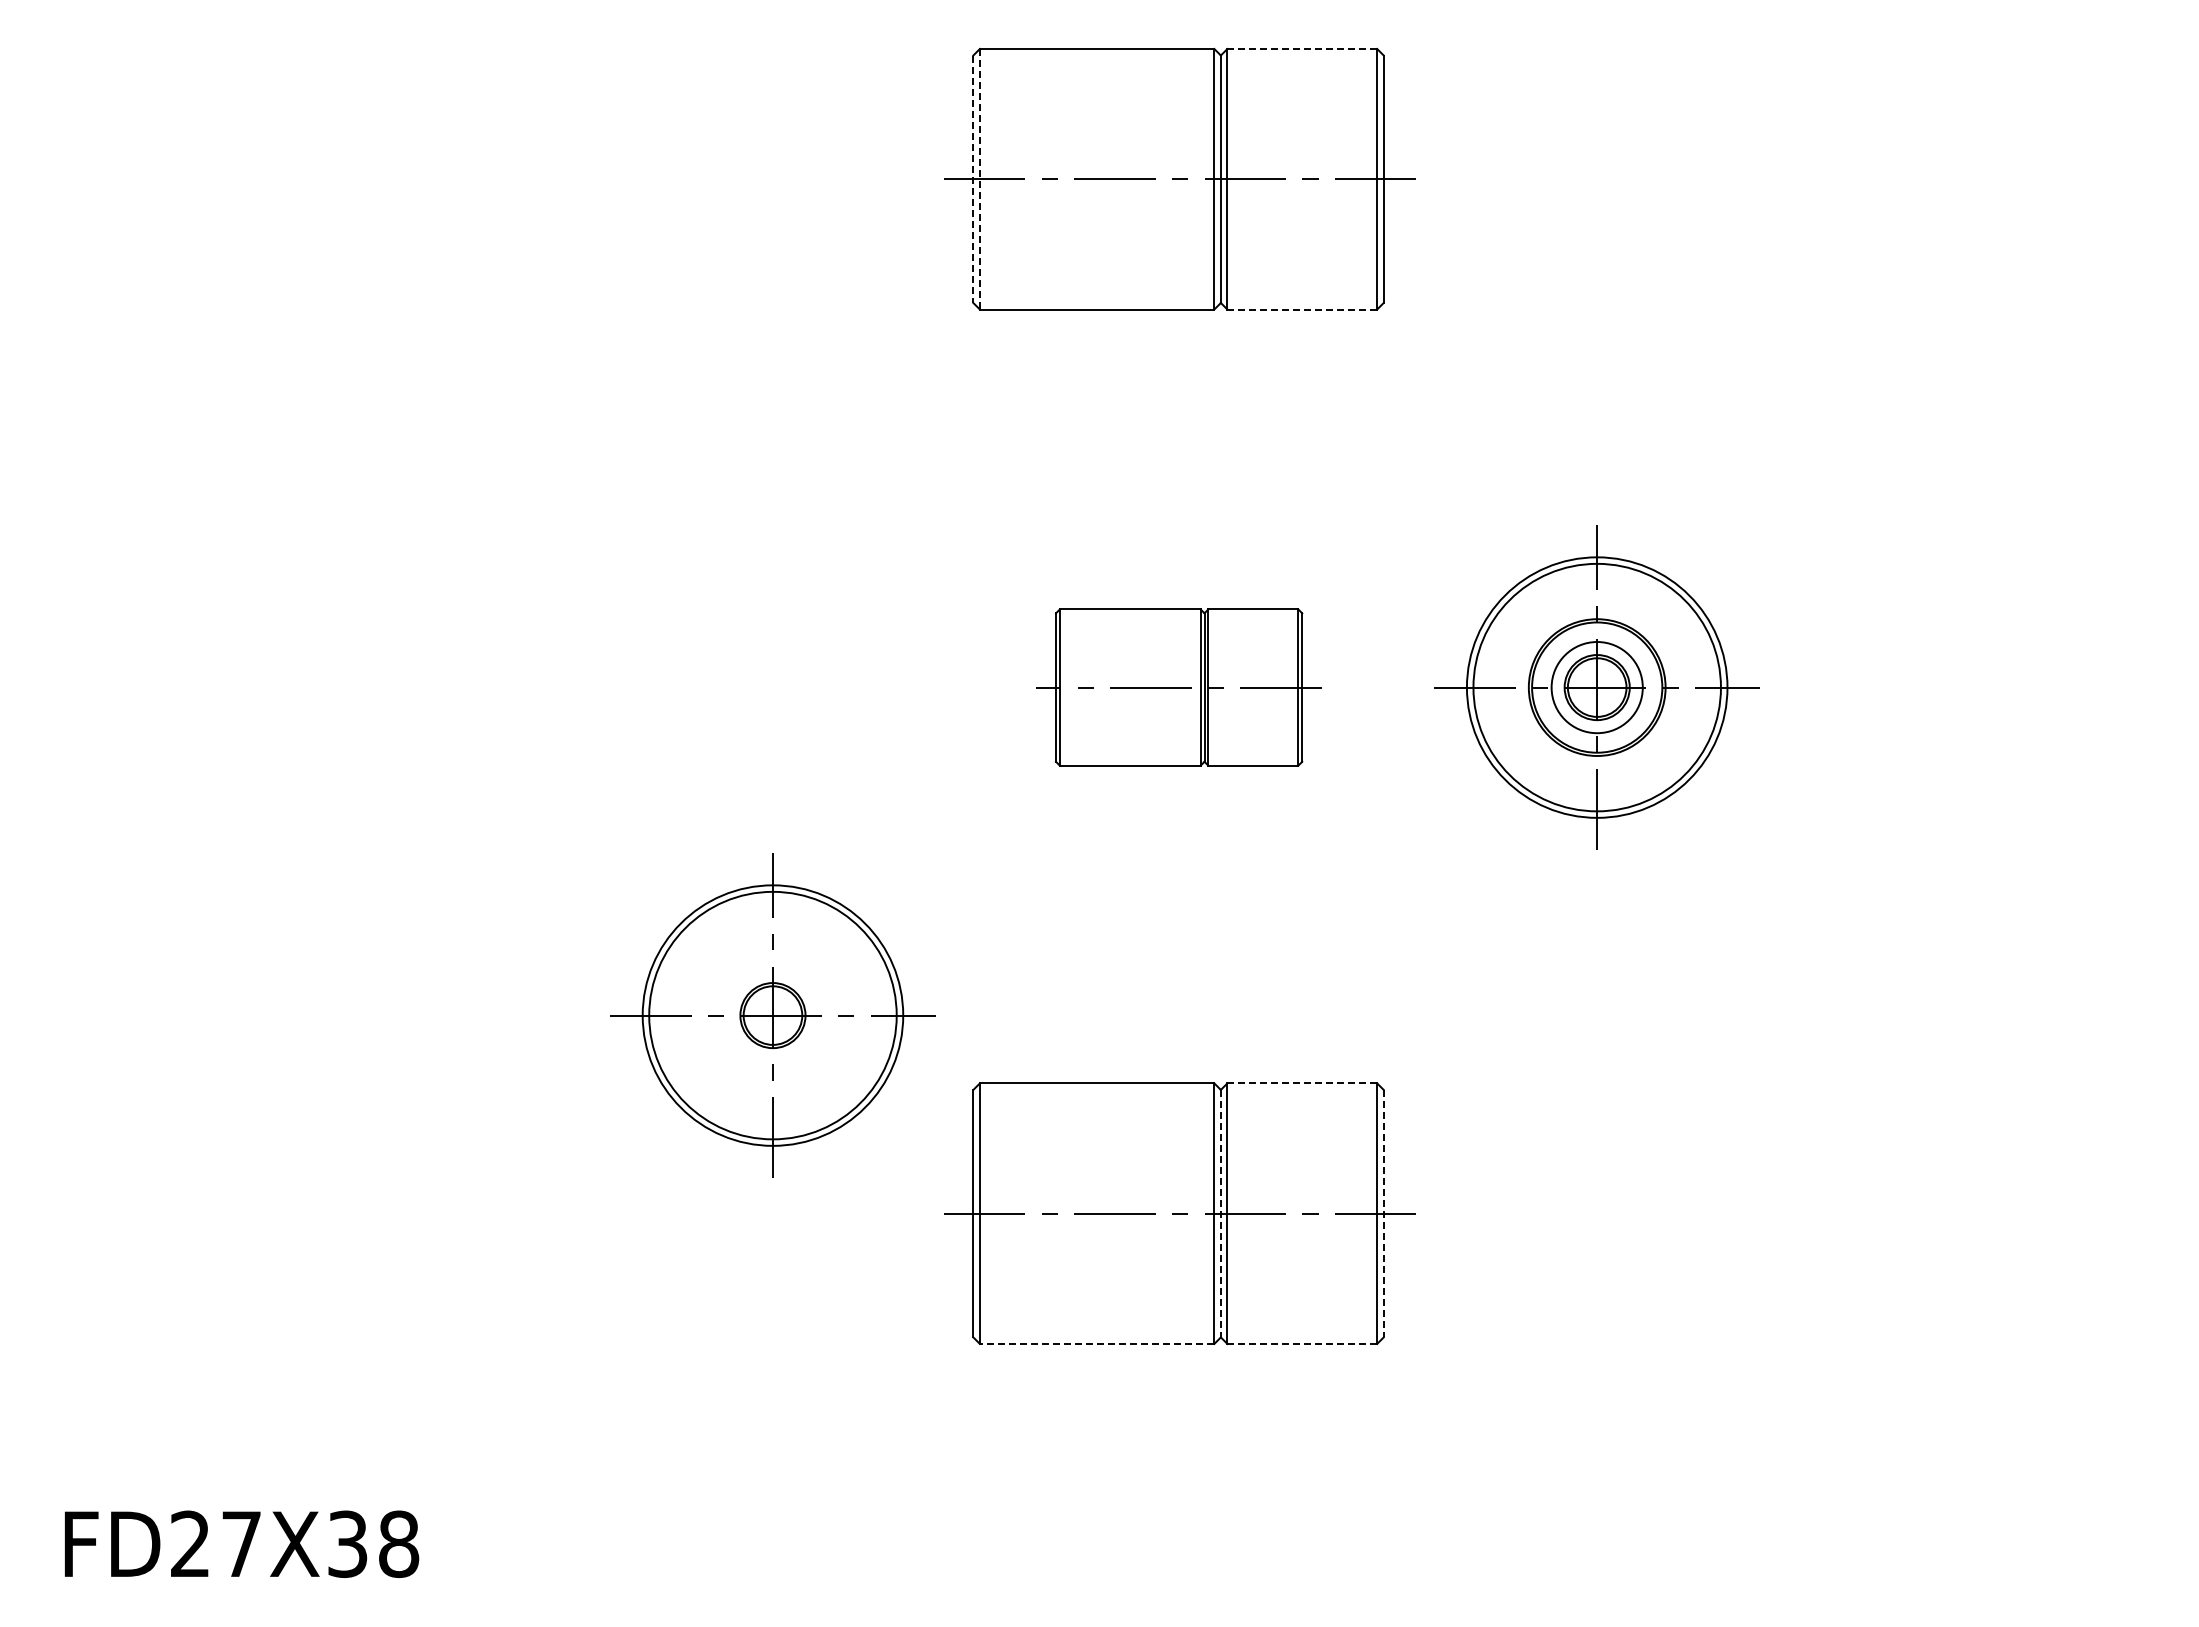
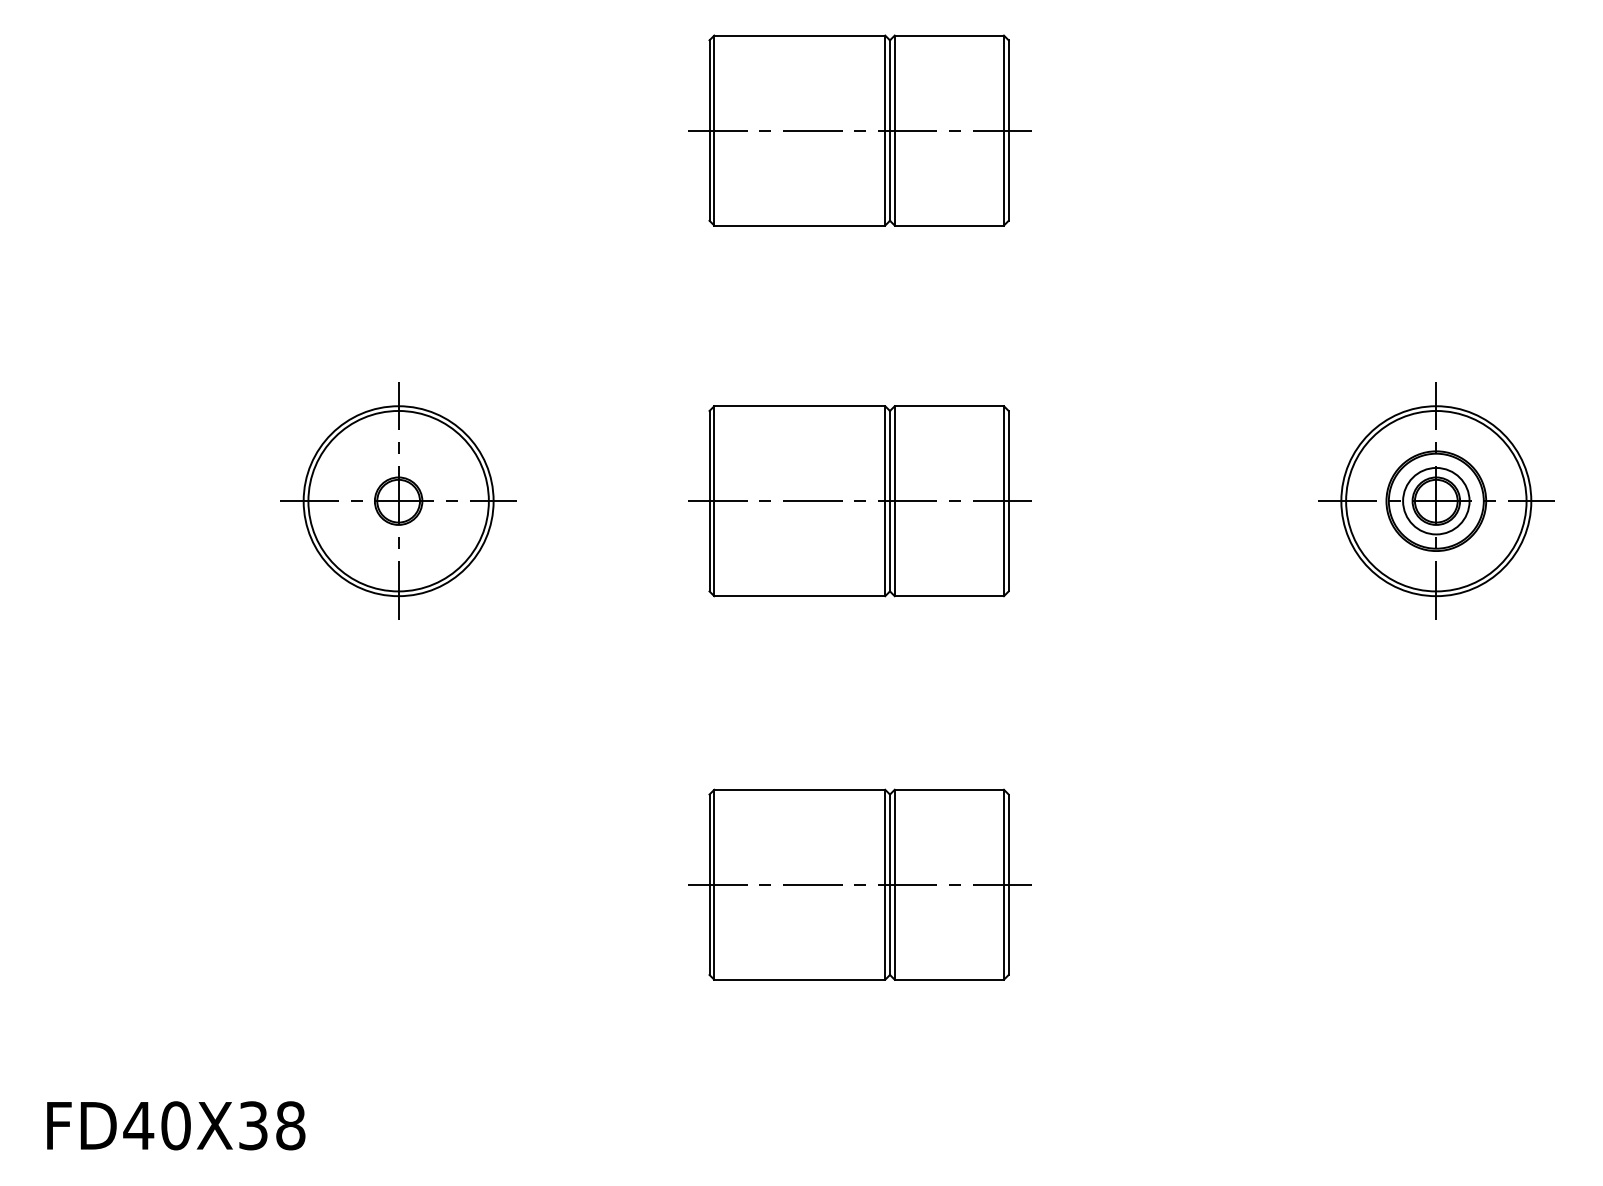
line: (1302, 49) -> (949, 35), dashed -> solid
line: (973, 179) -> (709, 130), dashed -> solid
line: (979, 179) -> (714, 130), dashed -> solid
line: (1302, 309) -> (949, 225), dashed -> solid
part: (1179, 687) -> (859, 501), size x1.67
part: (1596, 687) -> (1435, 501), moved
part: (772, 1015) -> (398, 501), moved
line: (1302, 1083) -> (949, 789), dashed -> solid
line: (1220, 1213) -> (889, 884), dashed -> solid
line: (1383, 1213) -> (1008, 884), dashed -> solid
line: (1096, 1343) -> (799, 979), dashed -> solid
line: (1302, 1343) -> (949, 979), dashed -> solid
text: (215, 1543) -> (156, 1125), FD27X38 -> FD40X38

